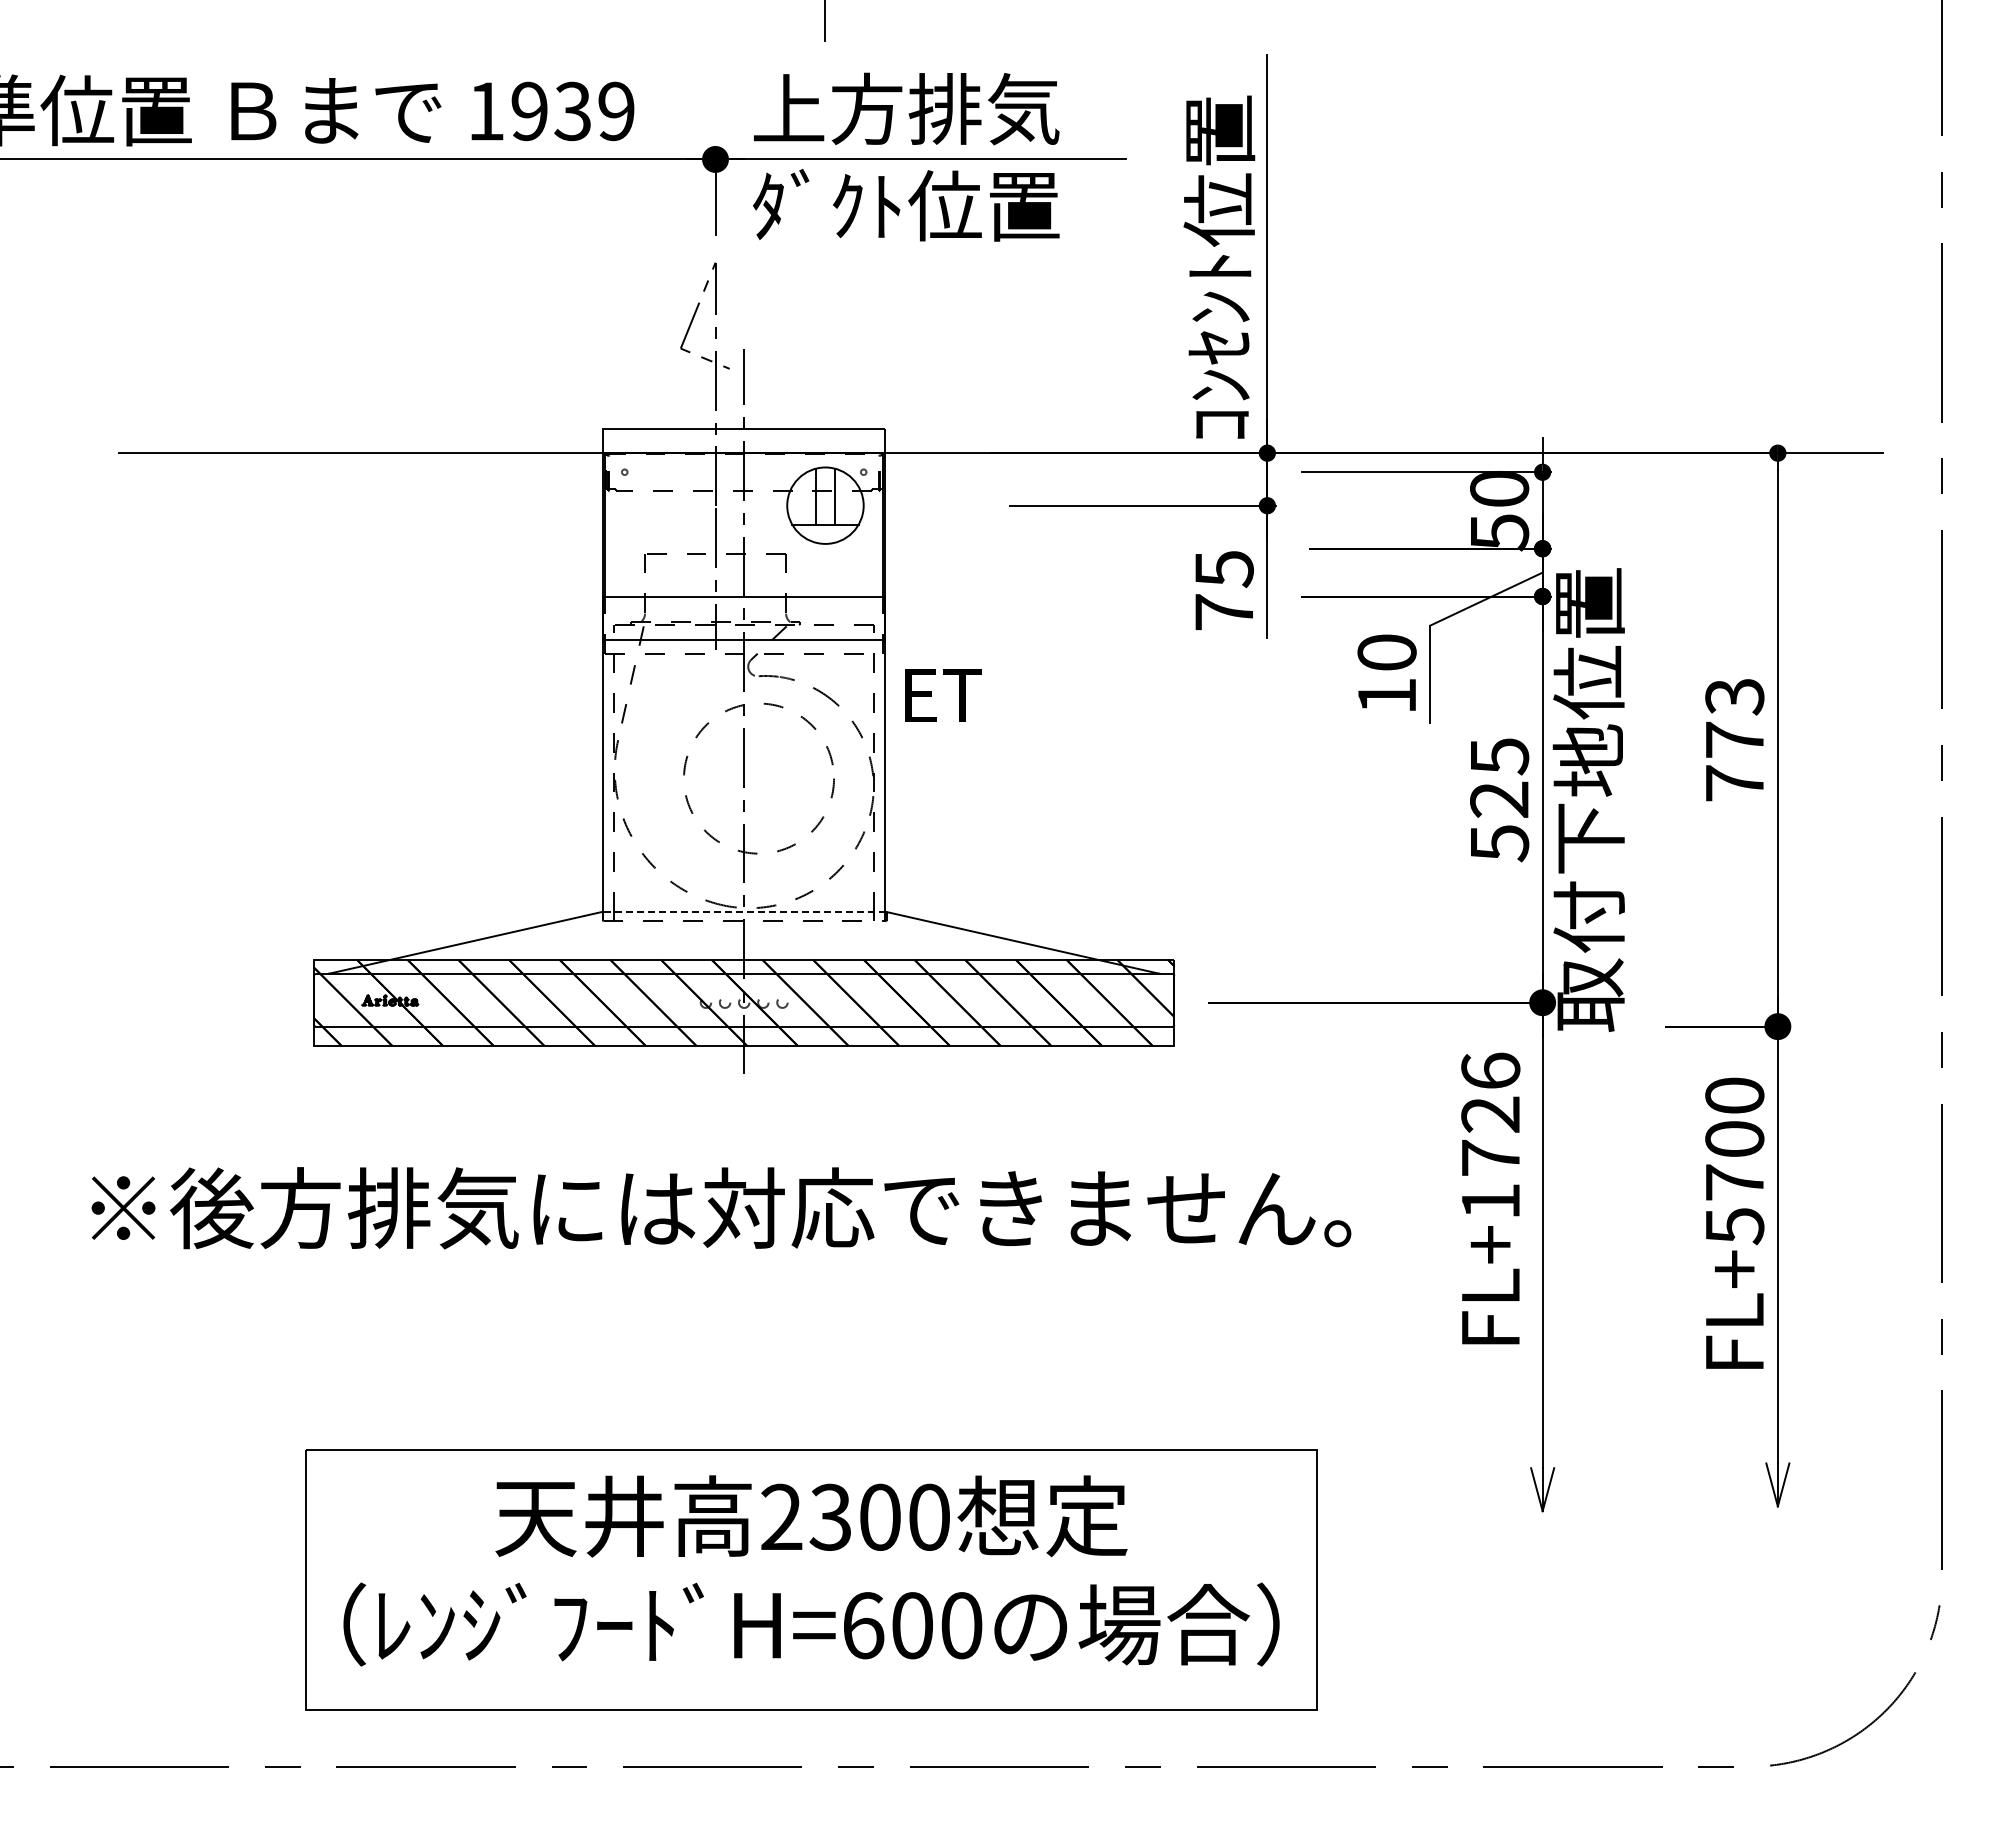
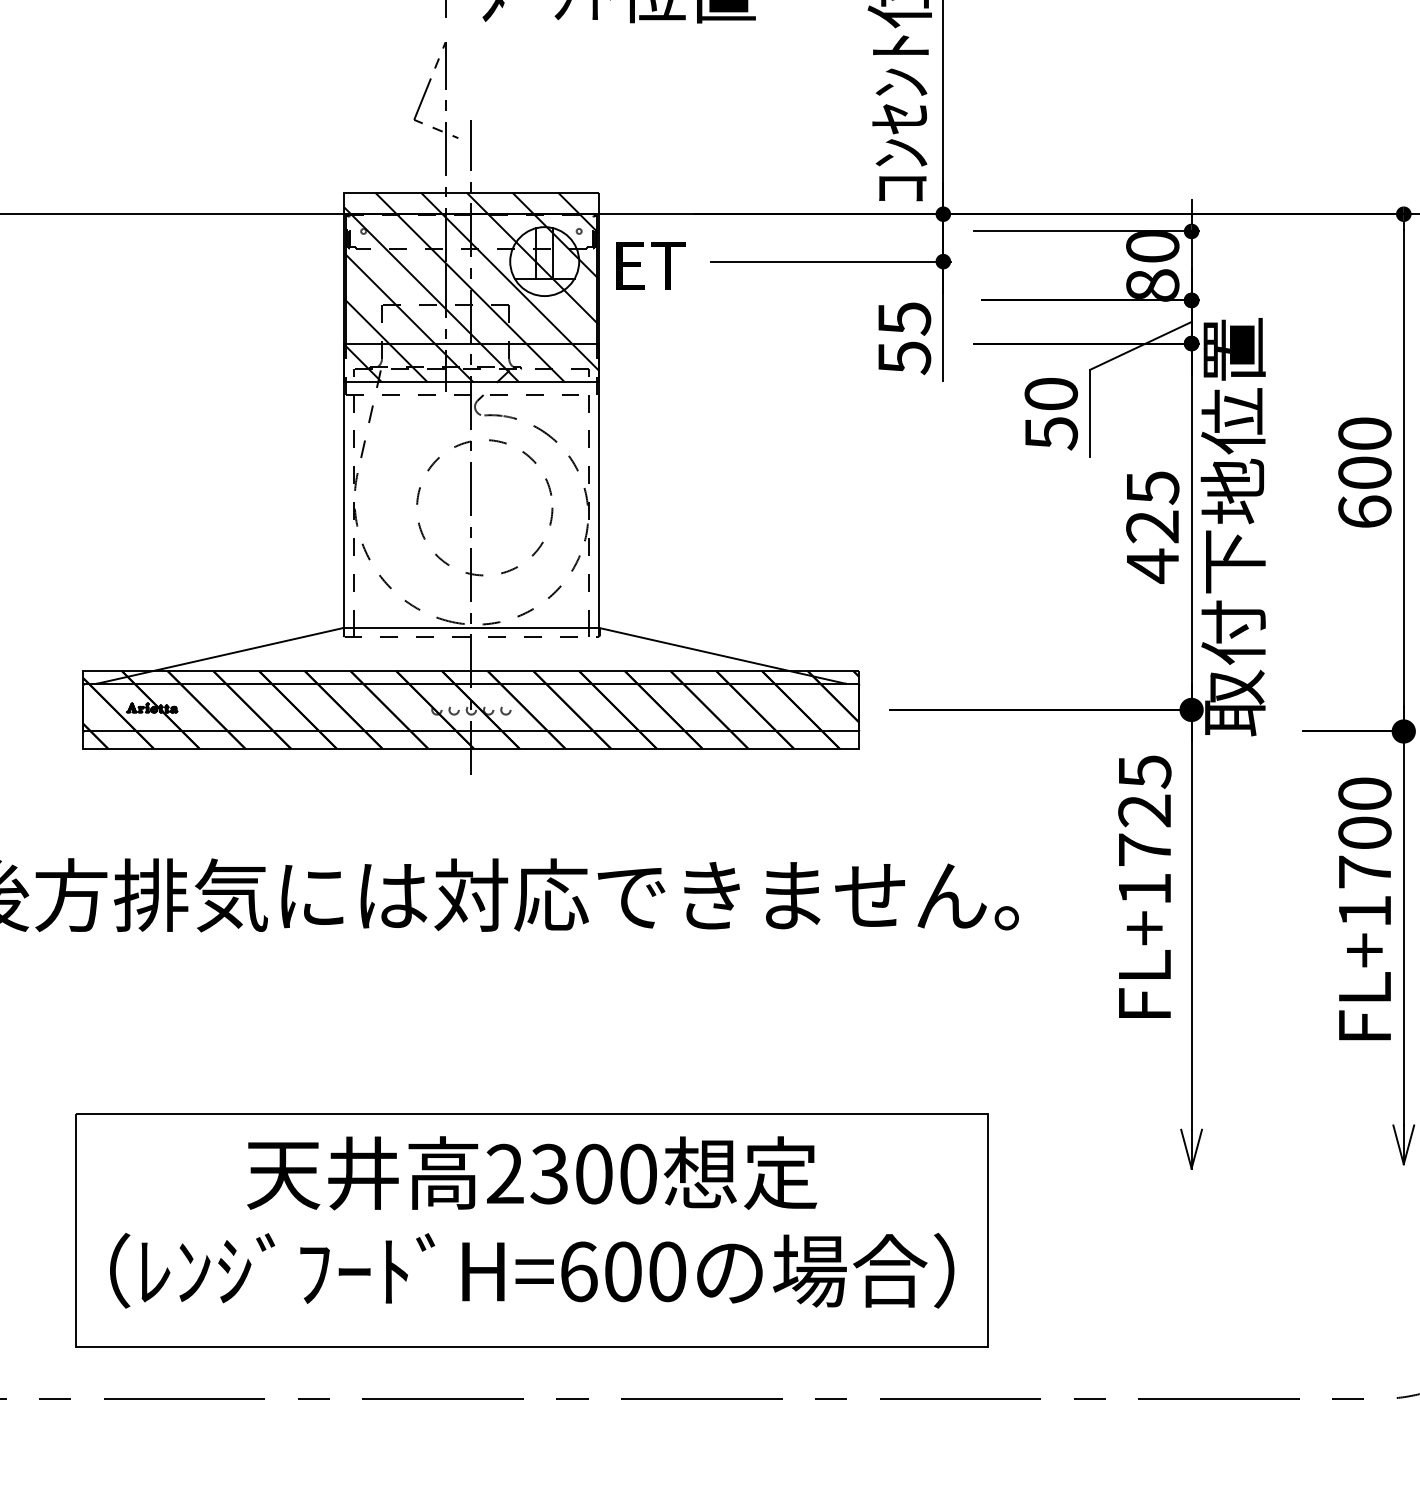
text: (1499, 532) -> (1152, 285), 50 -> 80
hatch: (744, 534) -> (471, 287), added
text: (1224, 612) -> (904, 357), 75 -> 55
text: (943, 695) -> (651, 265), moved
text: (1387, 696) -> (1051, 433), 10 -> 50
text: (1734, 739) -> (1364, 472), 773 -> 600
text: (1500, 843) -> (1153, 566), 525 -> 425
line: (744, 911) -> (471, 627), dashed -> solid
text: (1490, 1071) -> (1144, 771), FL+1726 -> FL+1725
text: (1735, 1226) -> (1365, 911), FL+5700 -> FL+1700

